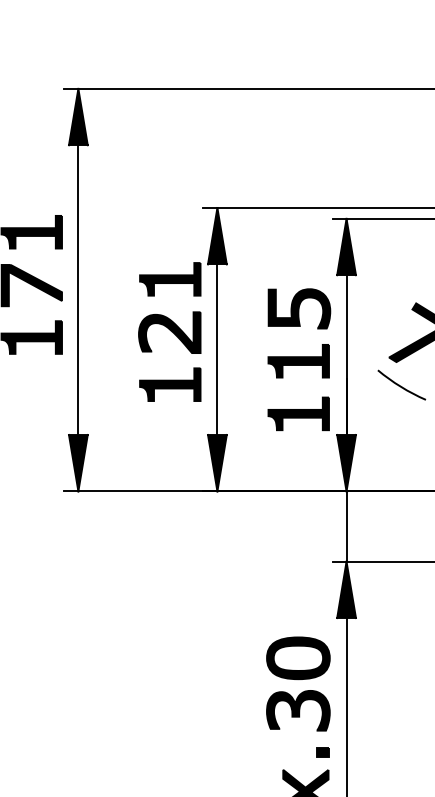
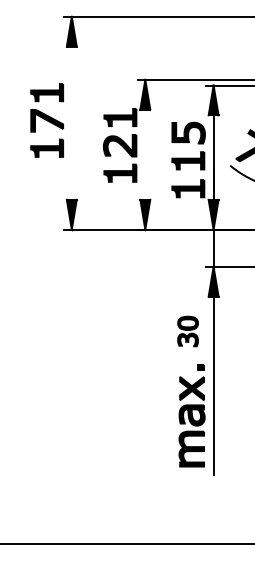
line: (77, 288) -> (71, 122), removed
line: (217, 349) -> (145, 154), removed
part: (297, 684) -> (187, 331), size x0.6

